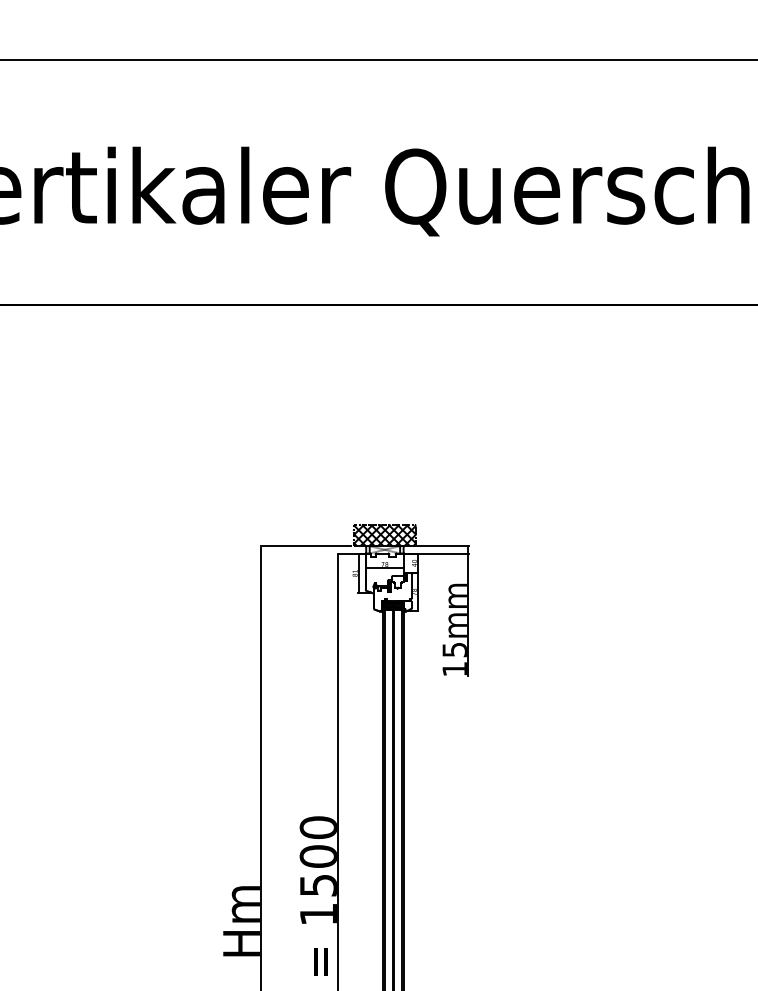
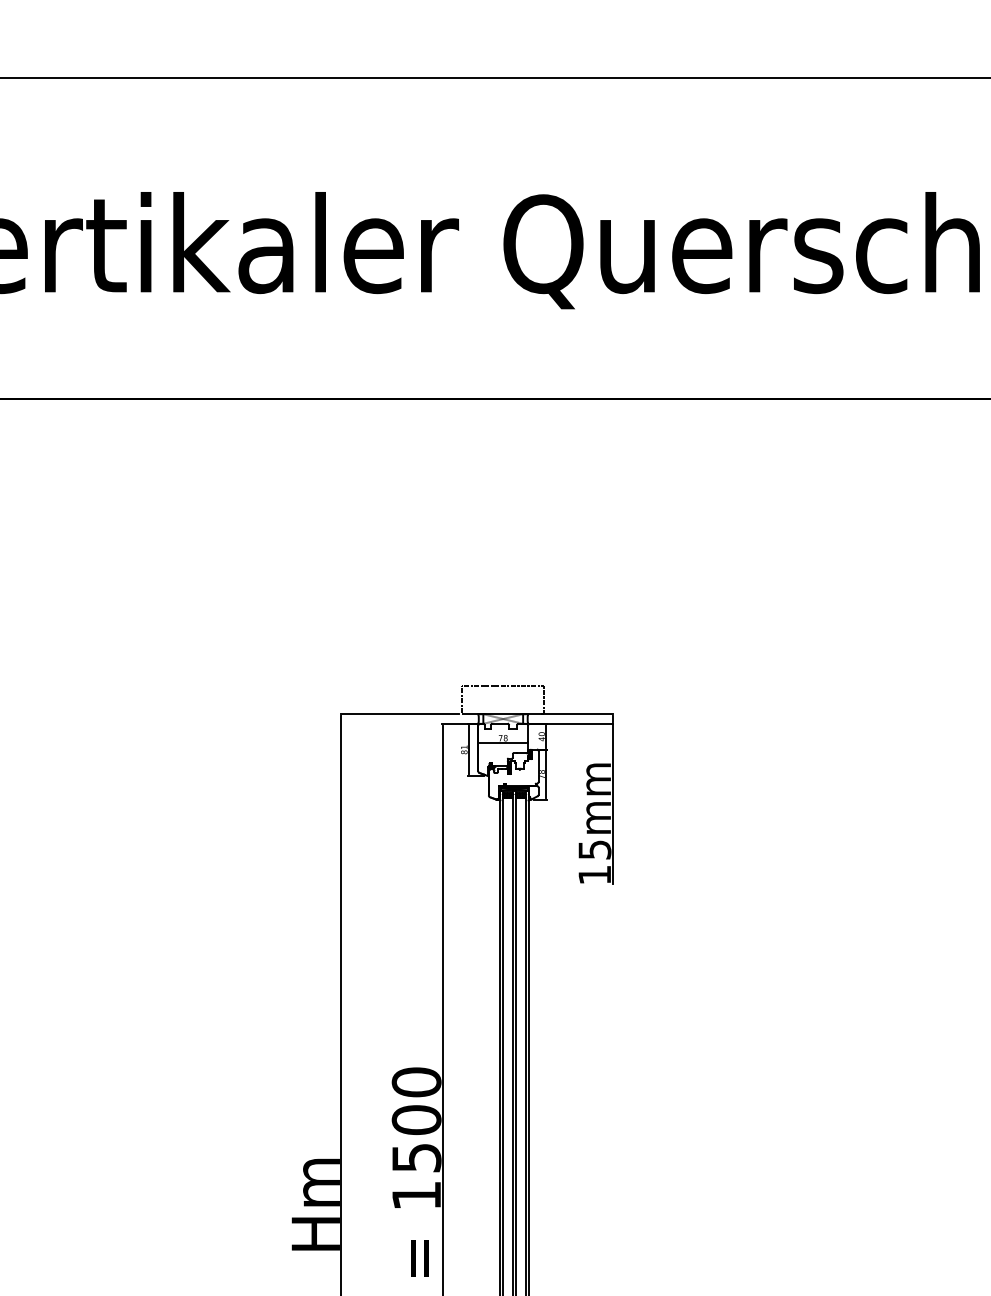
hatch: (384, 535) -> (502, 700), removed

